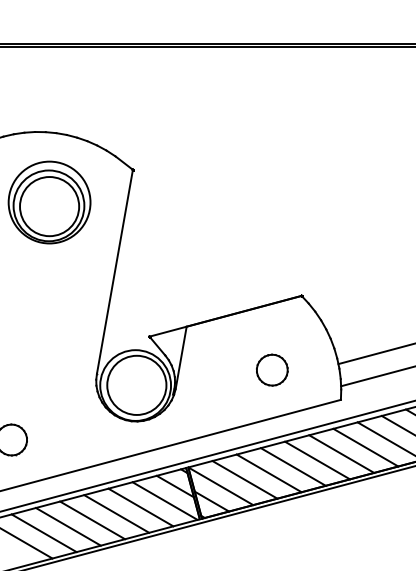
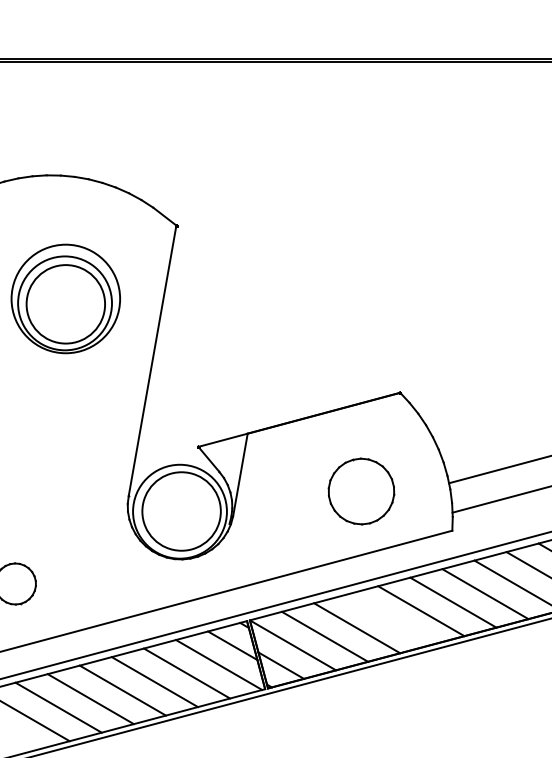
part: (49, 202) -> (65, 298), moved
part: (271, 369) -> (360, 490), size x1.6
line: (293, 466) -> (389, 619), removed

